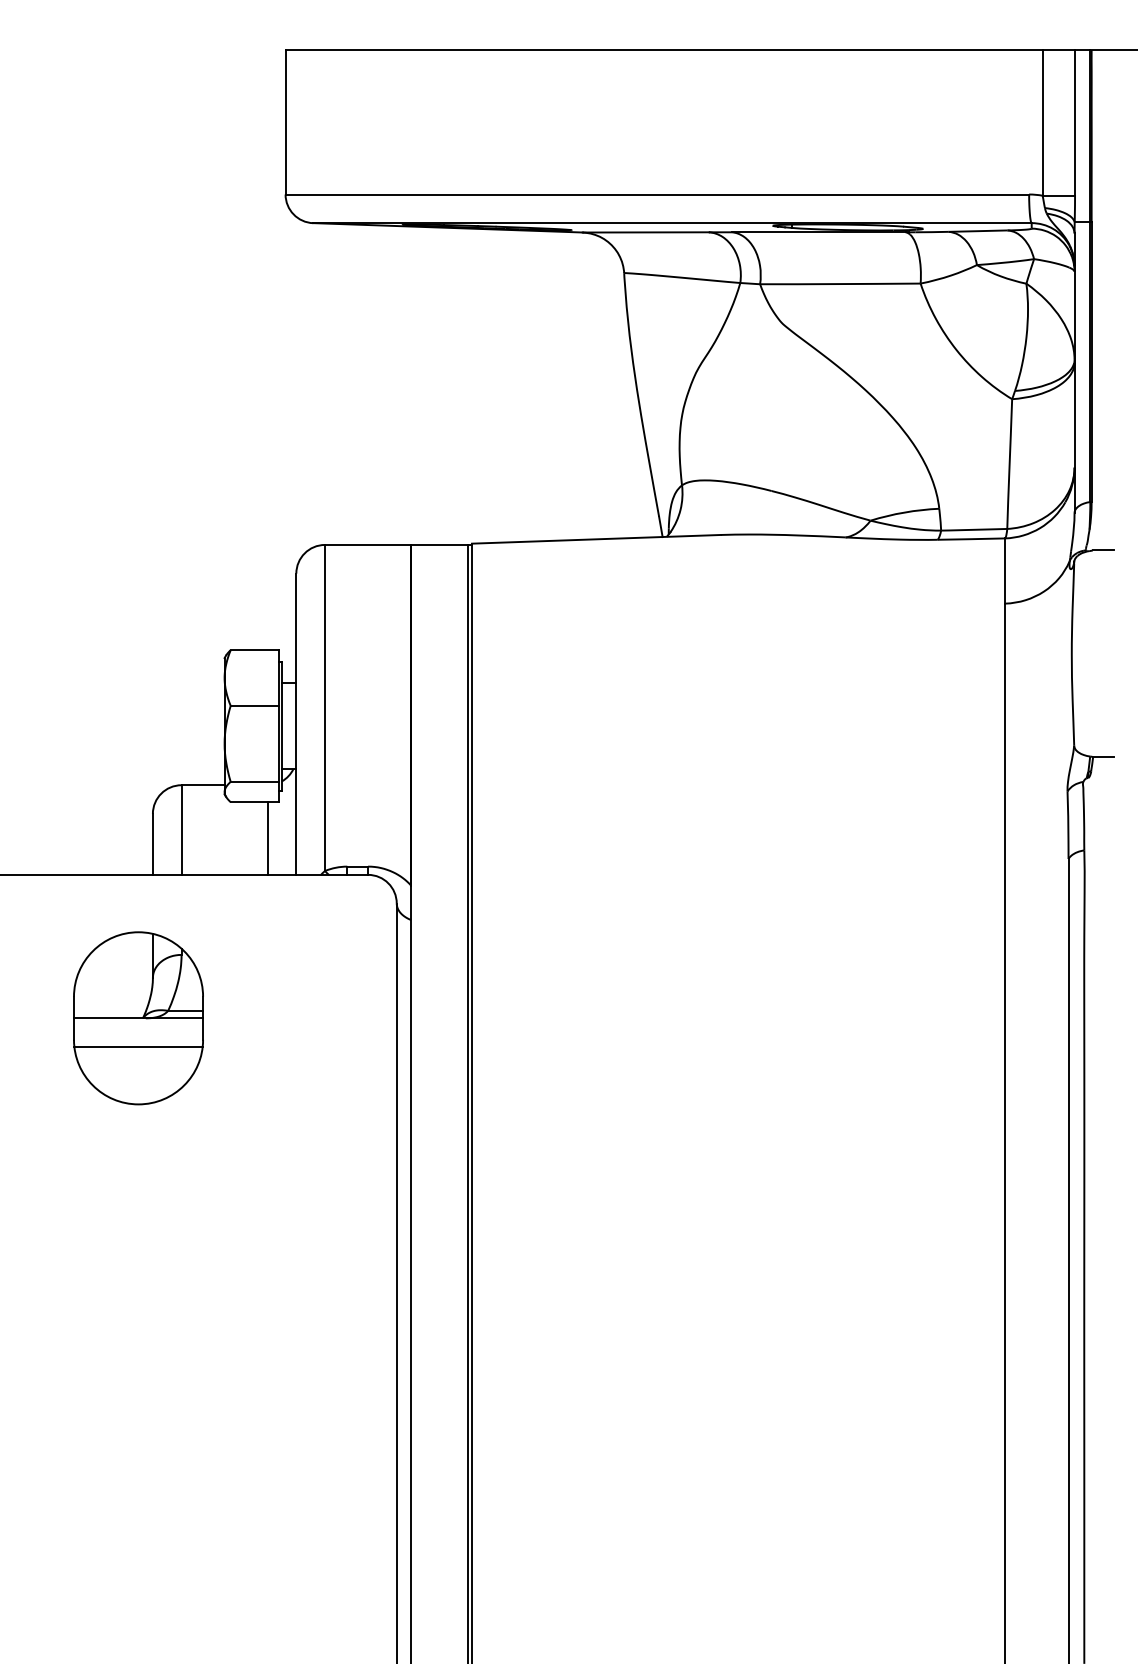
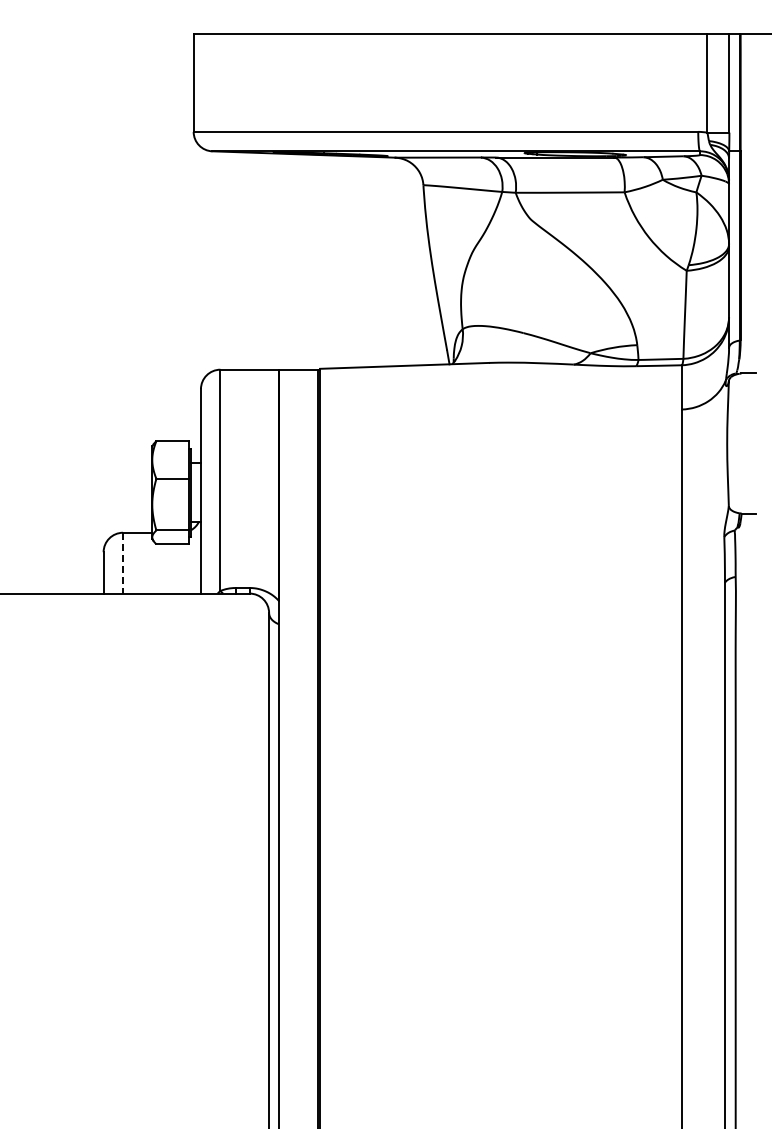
line: (182, 830) -> (123, 563), solid -> dashed
line: (267, 837) -> (181, 568), removed
part: (137, 1017) -> (93, 690), removed

